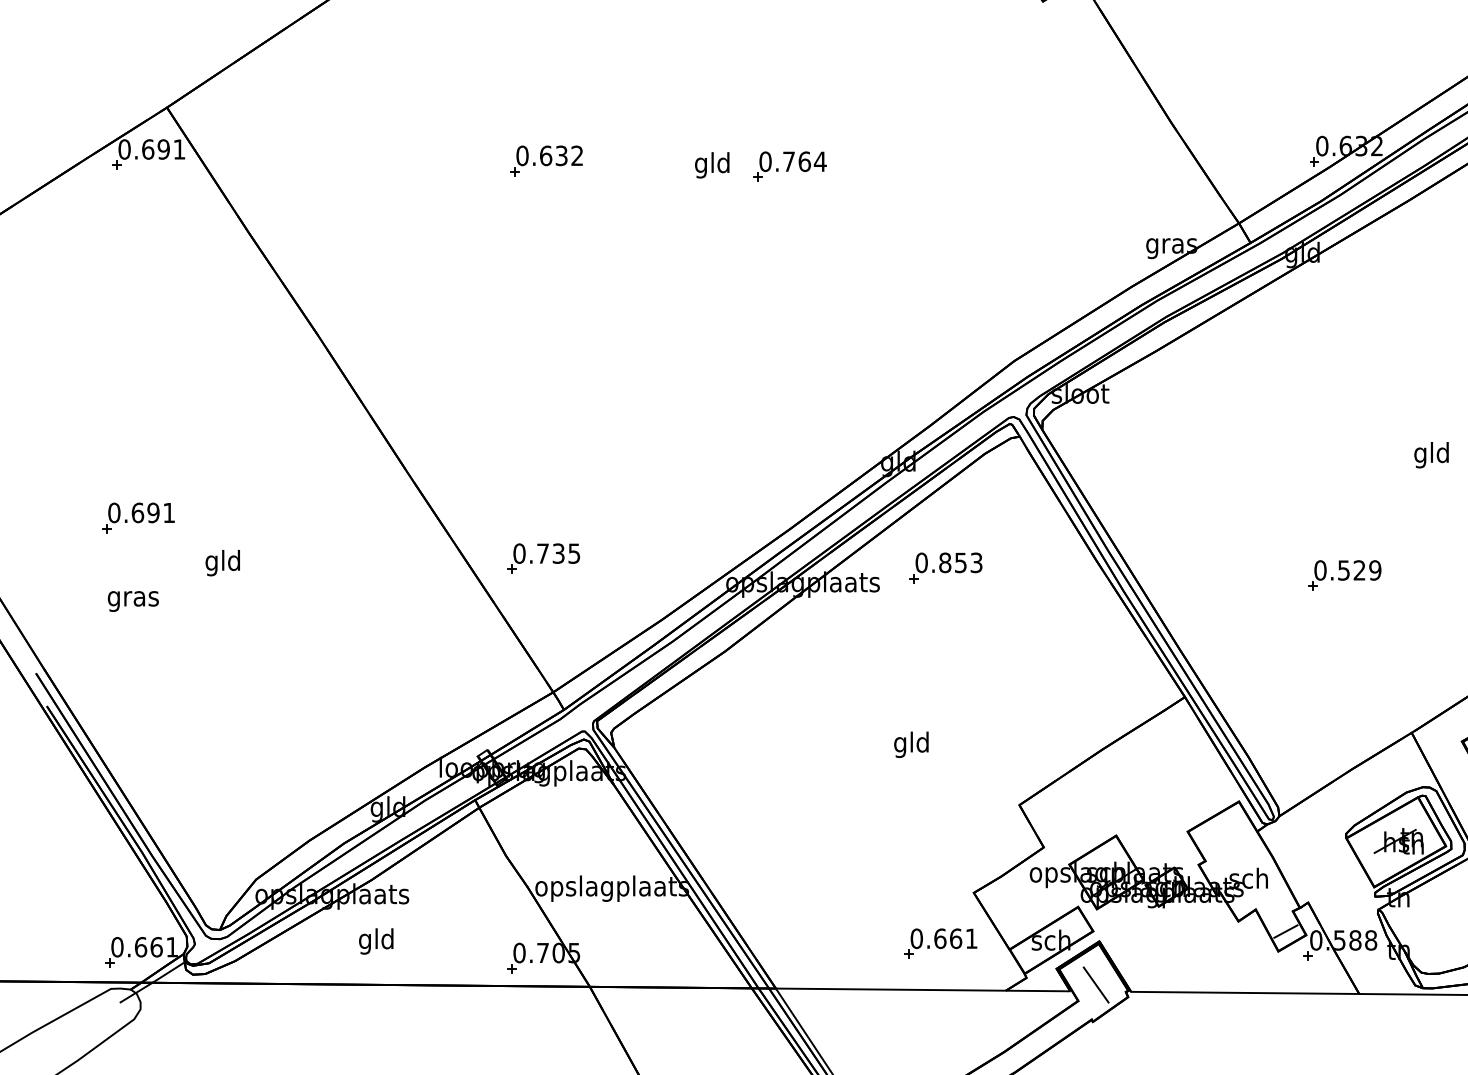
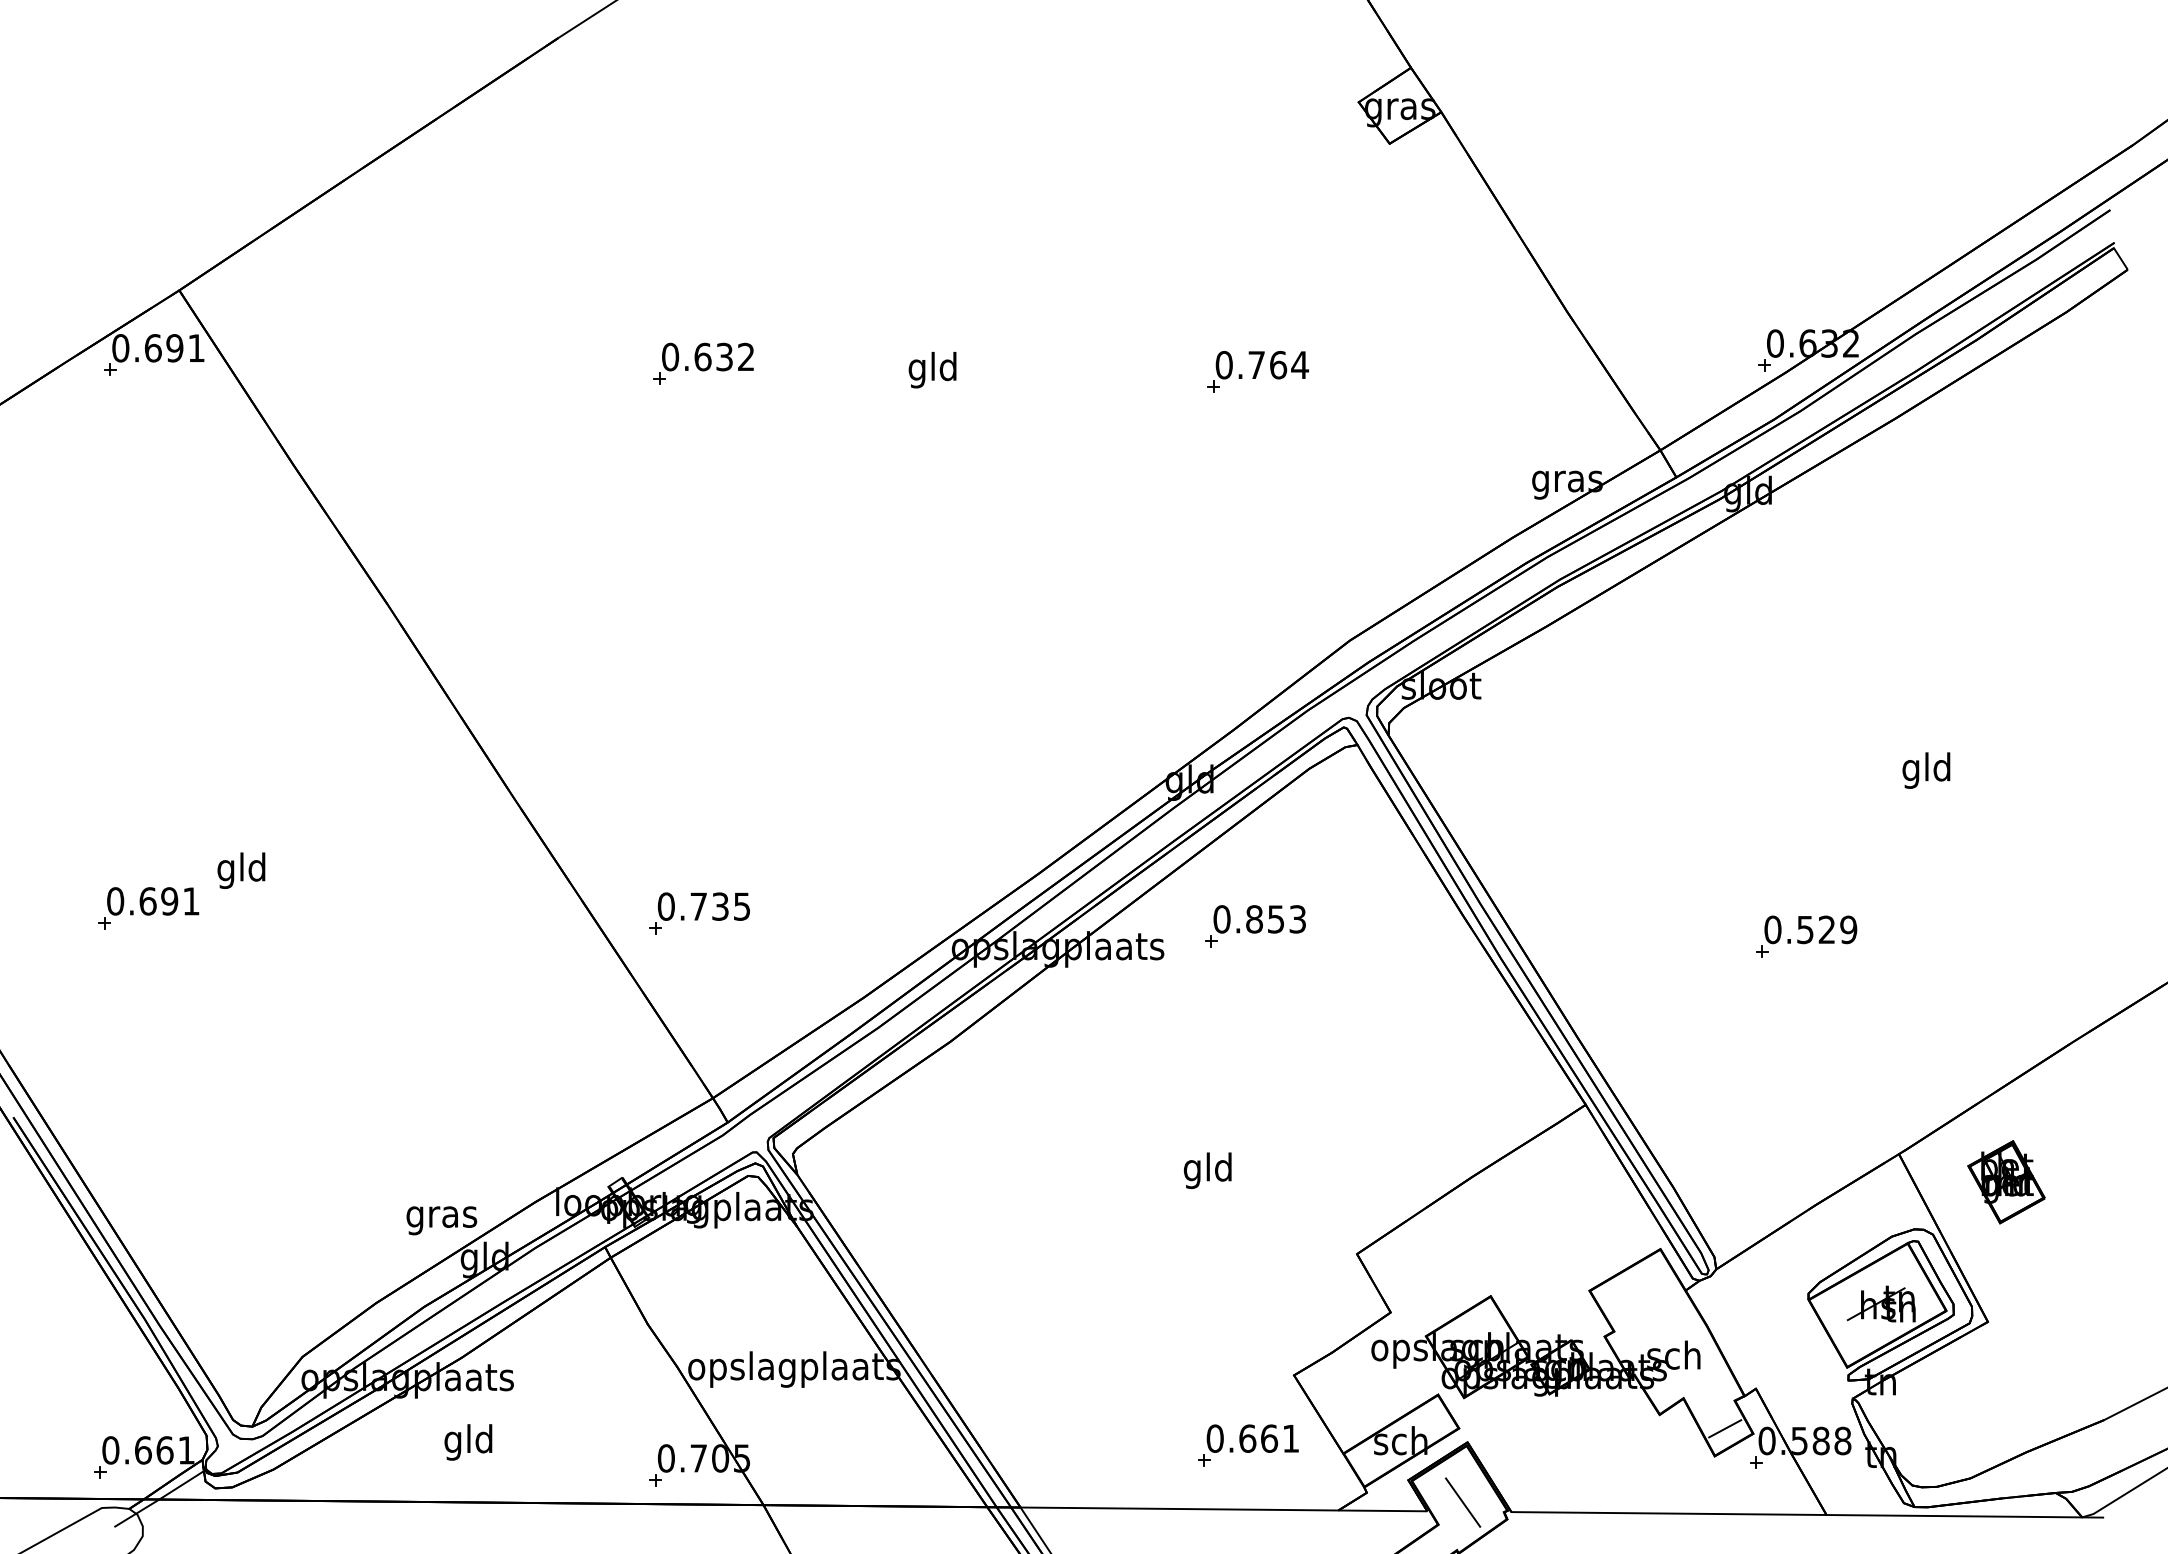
part: (789, 166) -> (1257, 371), moved
part: (138, 518) -> (148, 908), moved
text: (222, 562) -> (241, 870), moved
text: (133, 601) -> (441, 1220), moved

